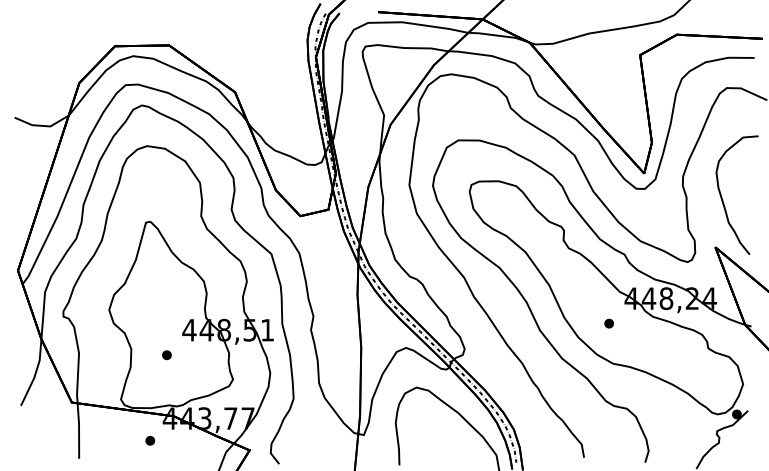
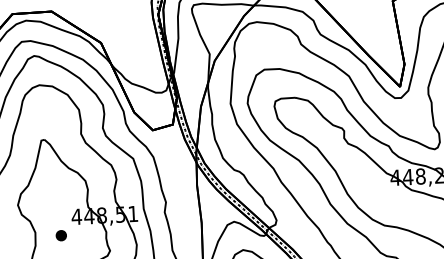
part: (608, 323) -> (379, 196), removed
part: (166, 355) -> (61, 236), size x1.6

